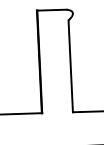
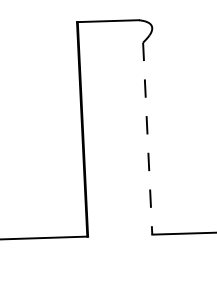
line: (70, 66) -> (147, 138), solid -> dashed

